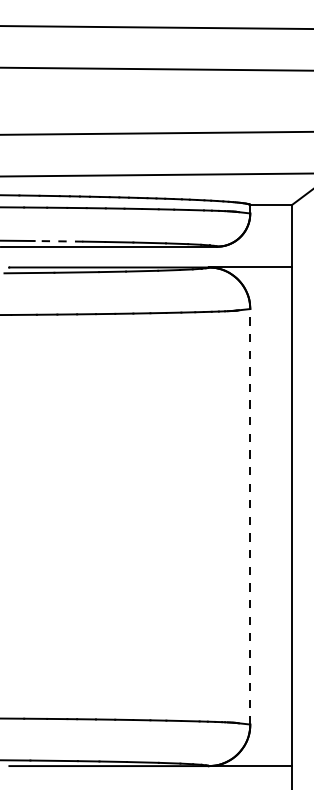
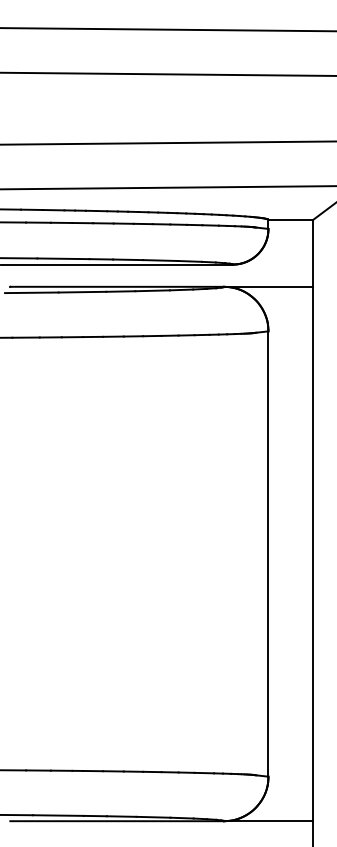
line: (58, 241) -> (62, 258), dashed -> solid
line: (250, 516) -> (268, 553), dashed -> solid

